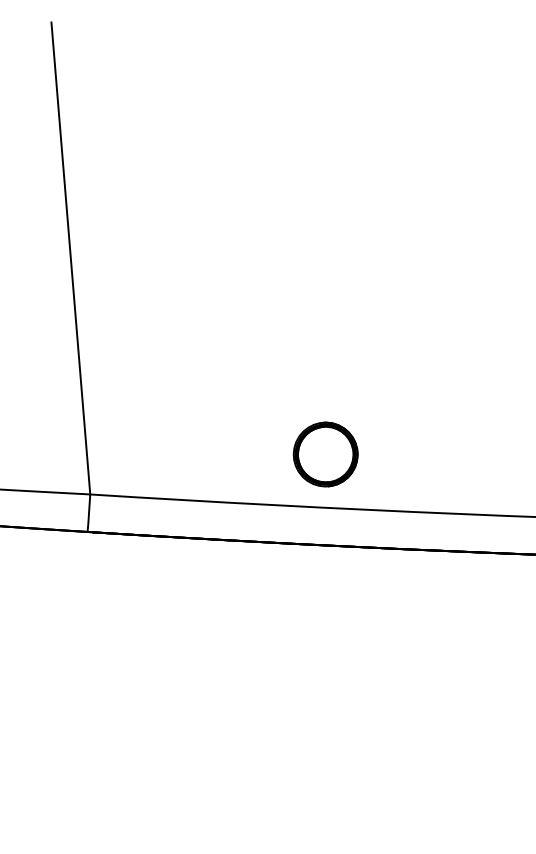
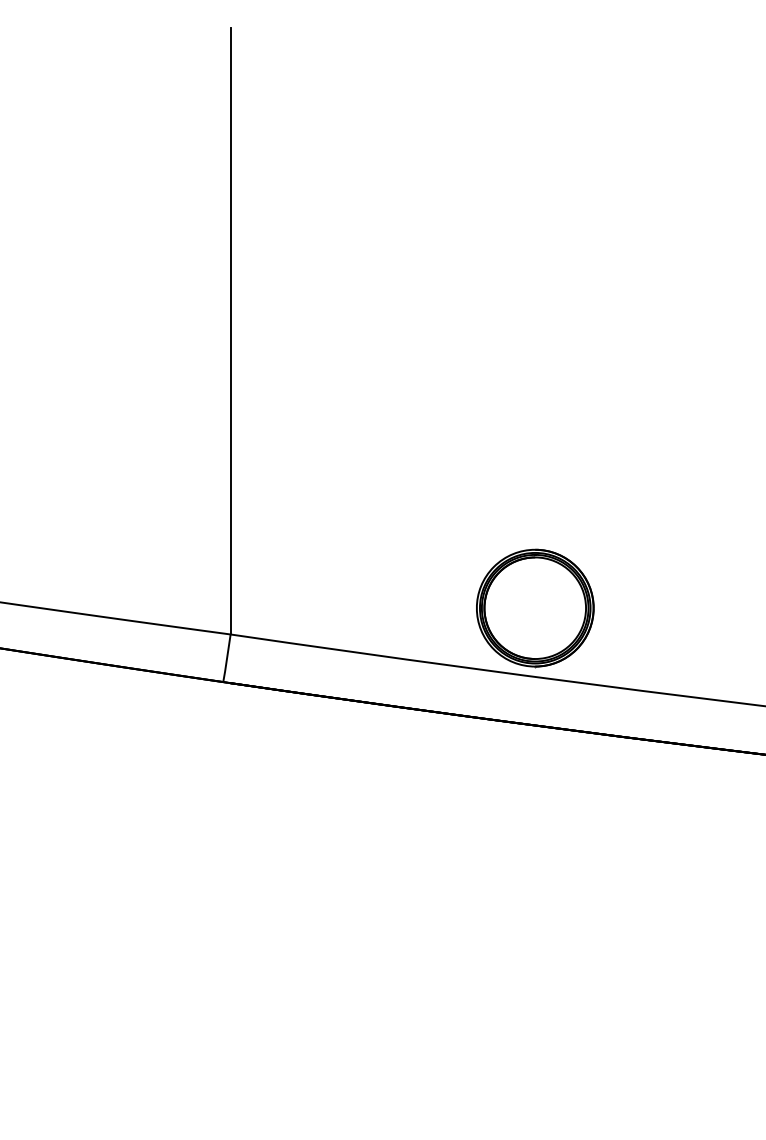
part: (325, 454) -> (535, 608), size x1.43

